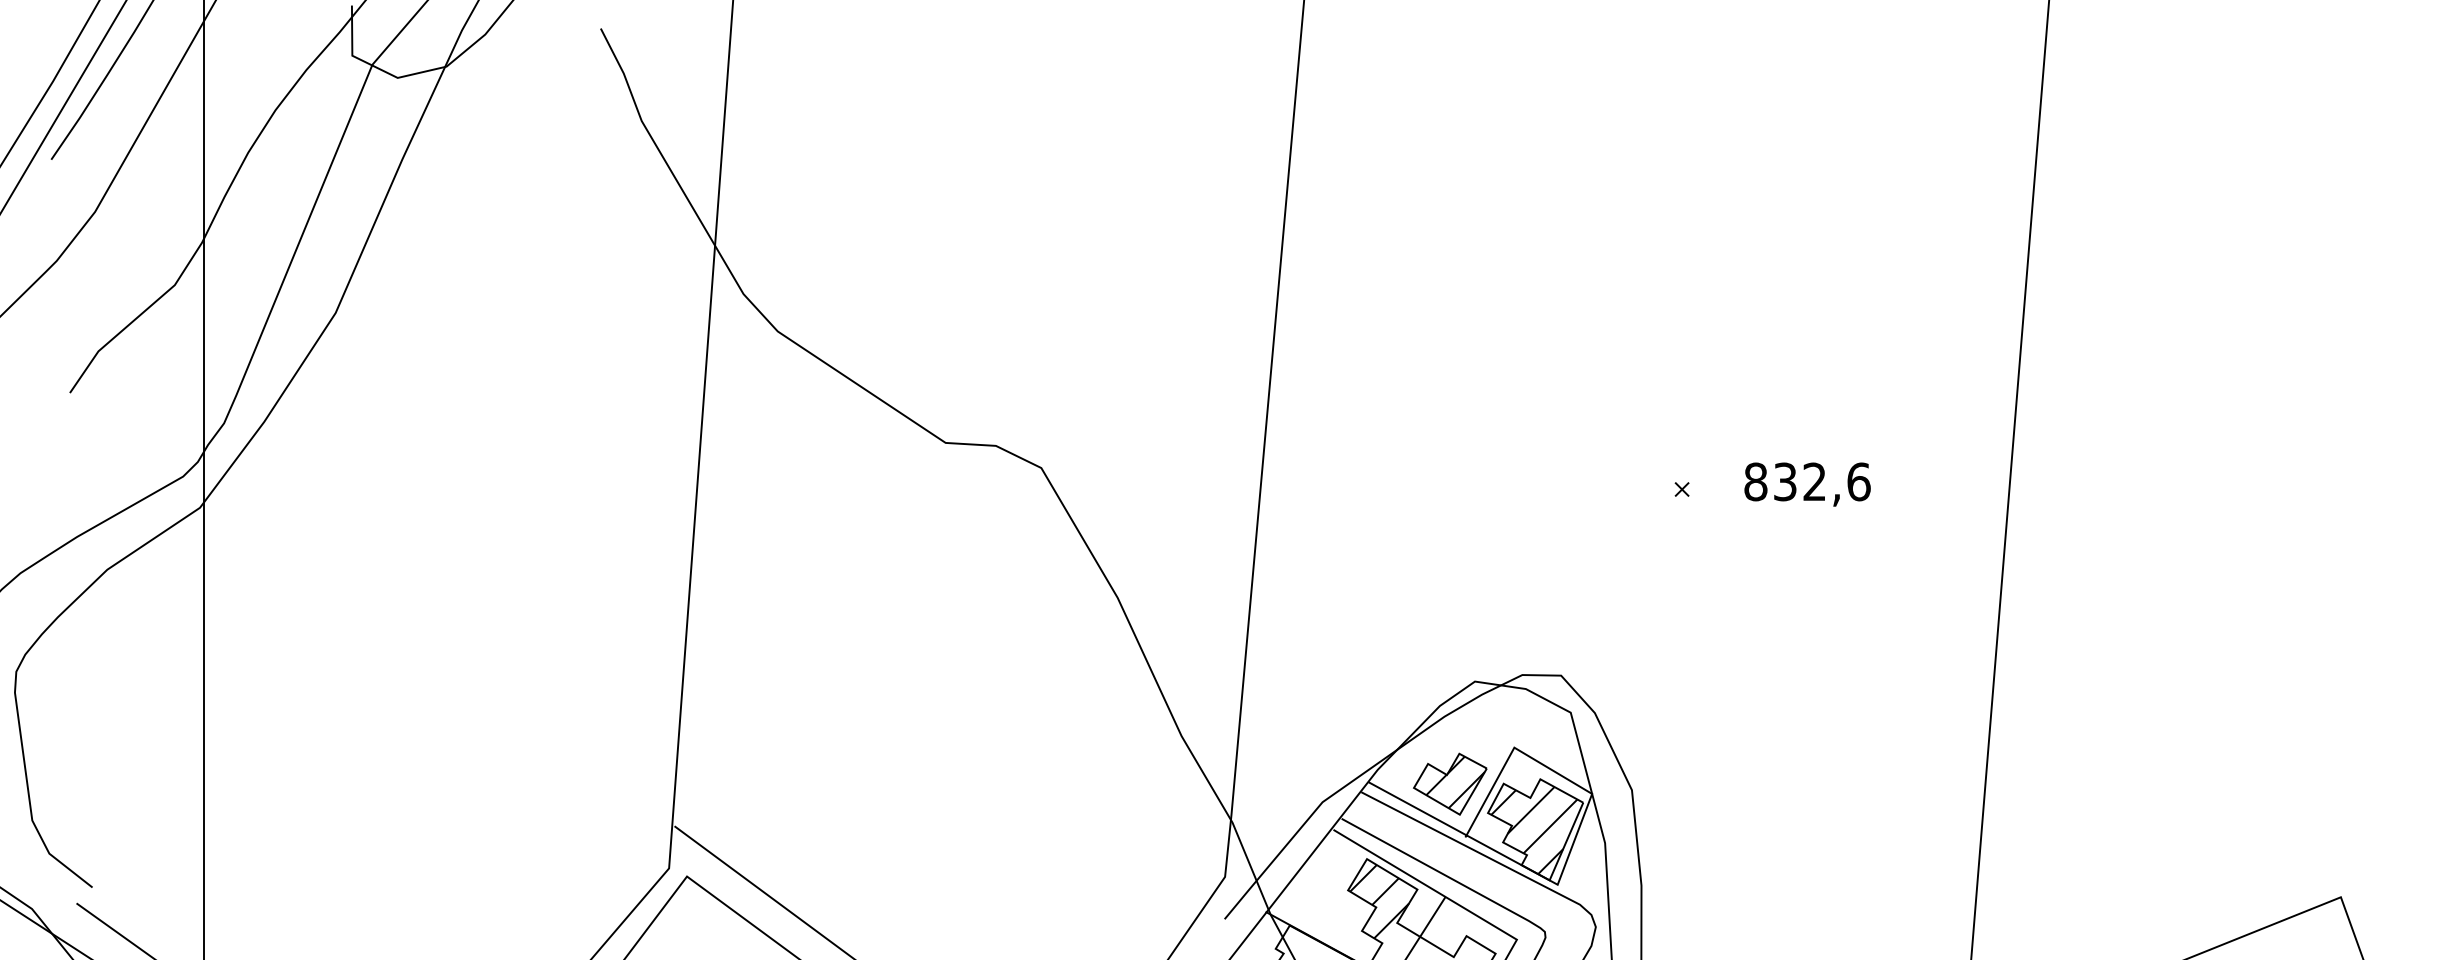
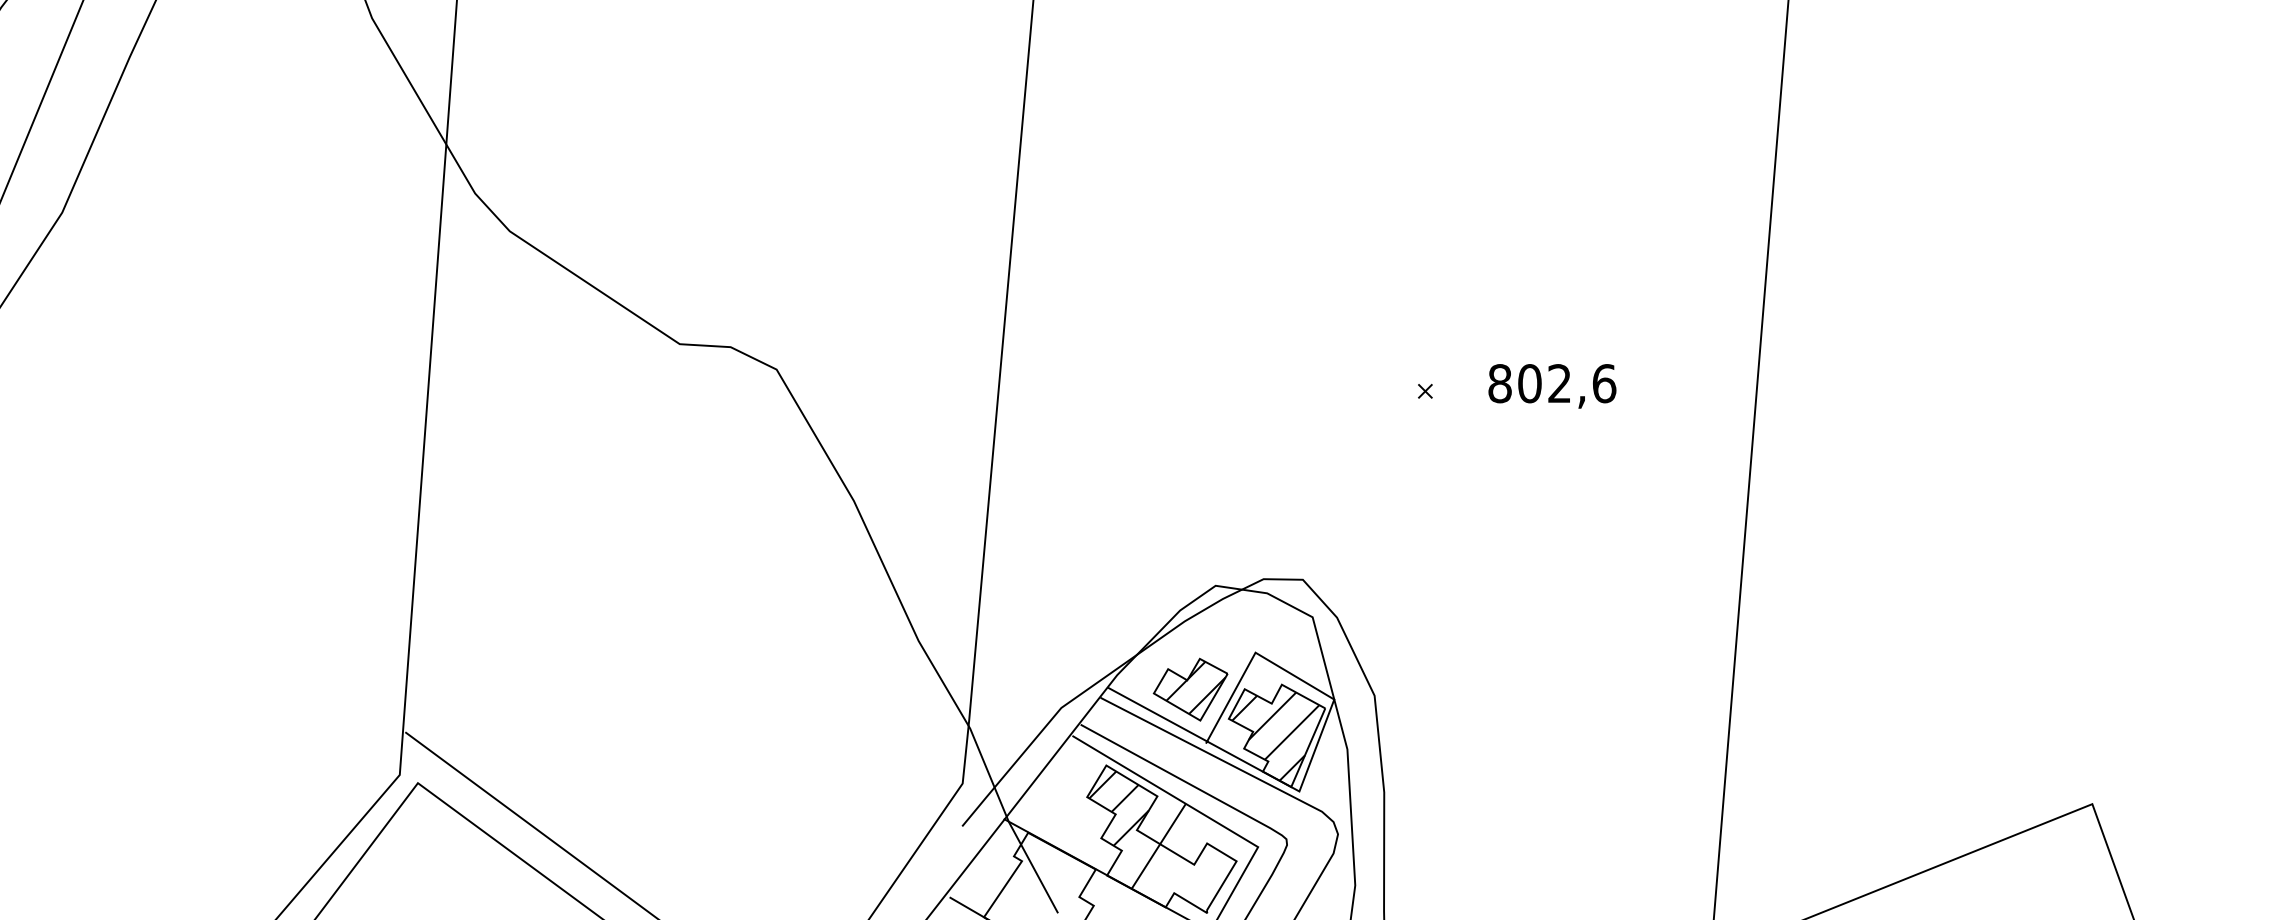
text: (1784, 481) -> (1529, 383), 832,6 -> 802,6

